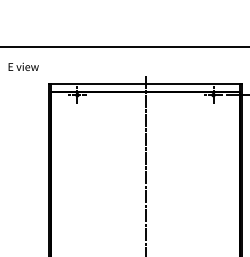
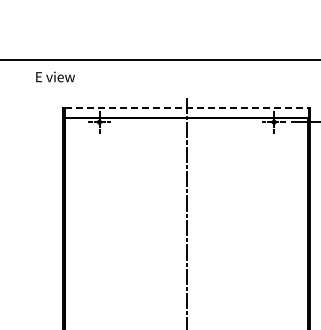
text: (23, 66) -> (55, 76), moved
line: (145, 83) -> (186, 107), solid -> dashed

